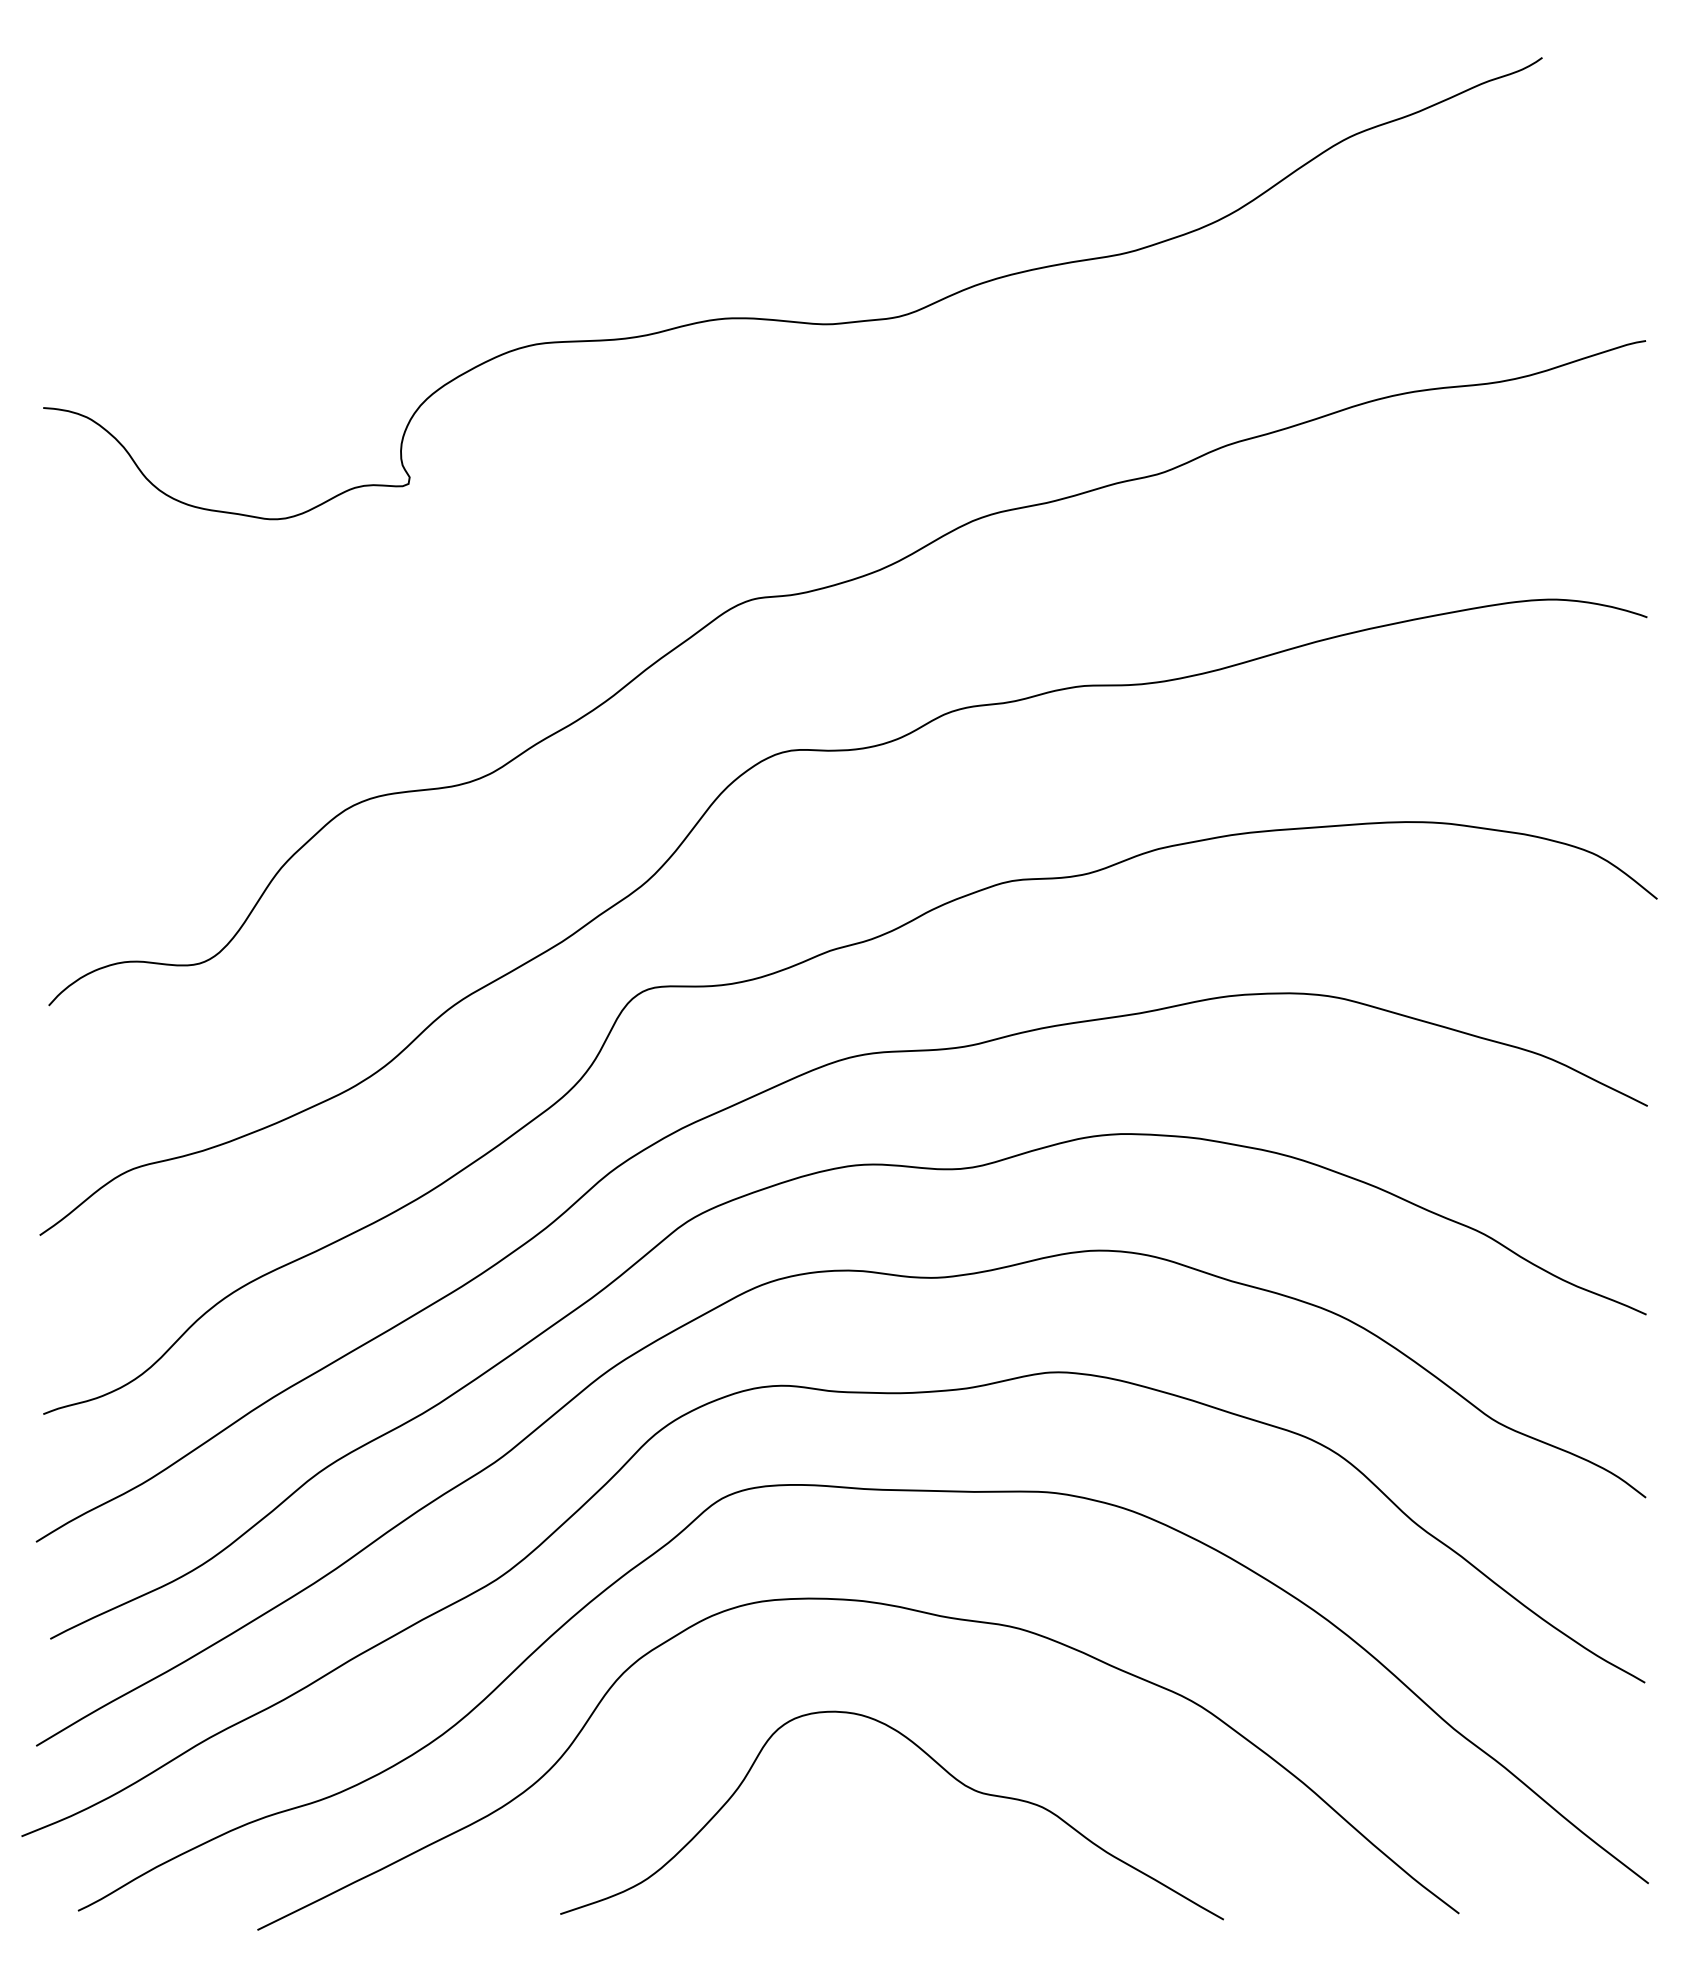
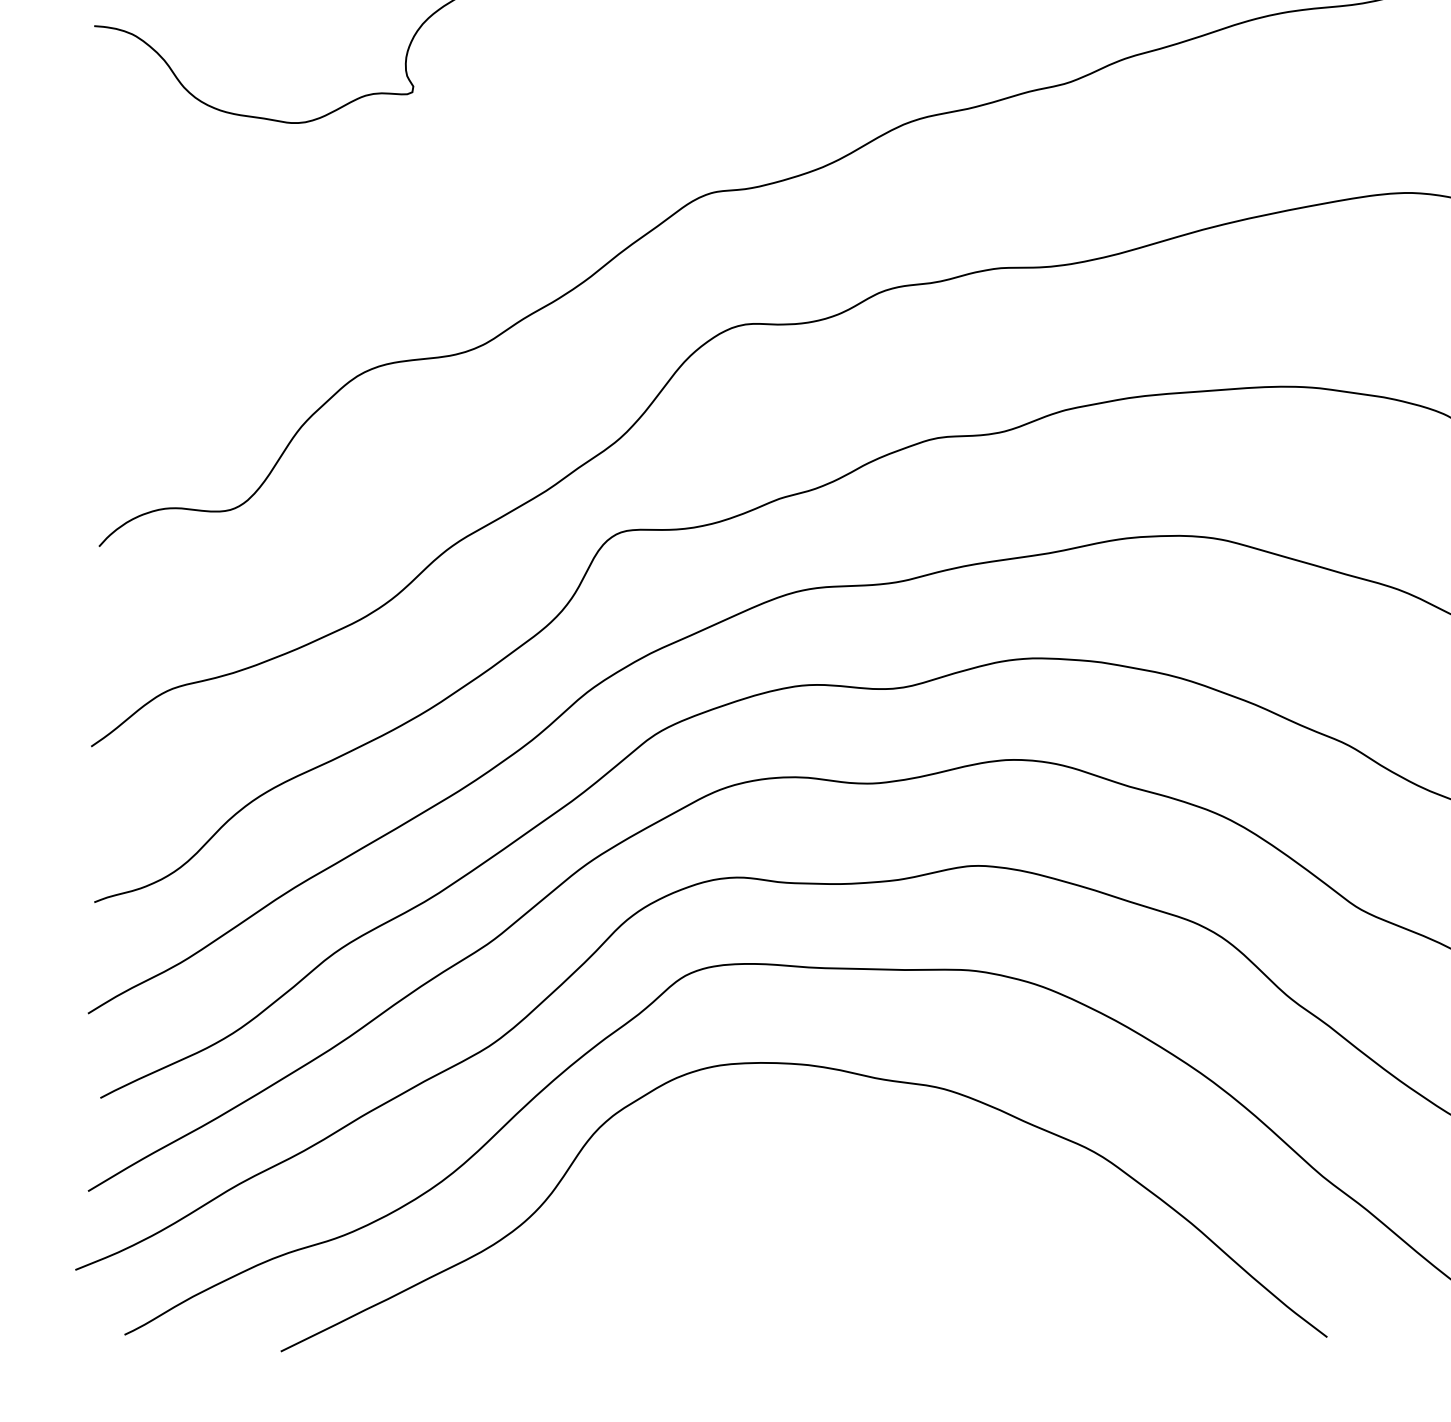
curve: (933, 1761) -> (869, 1204), removed

